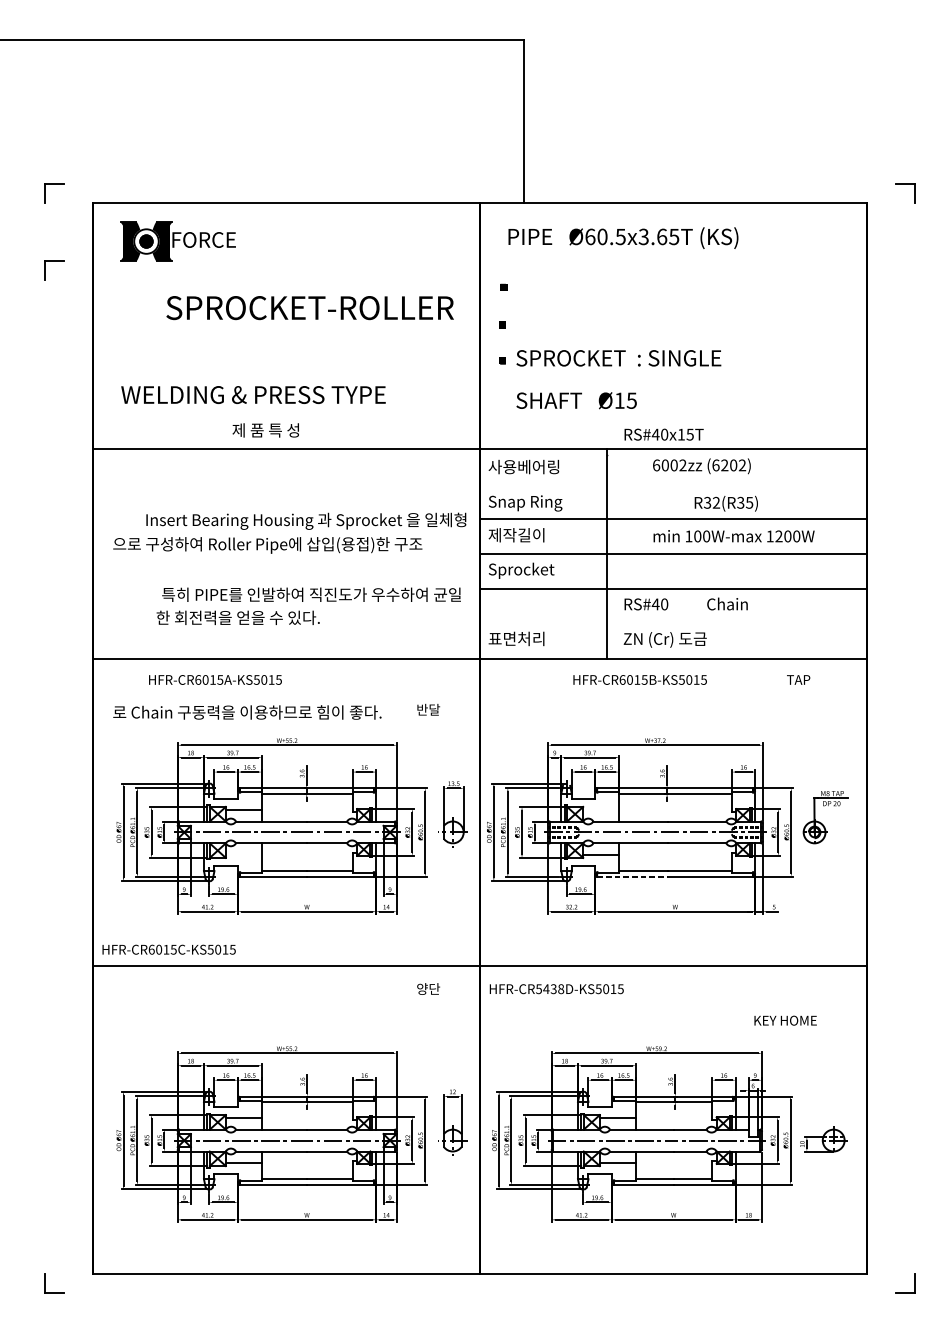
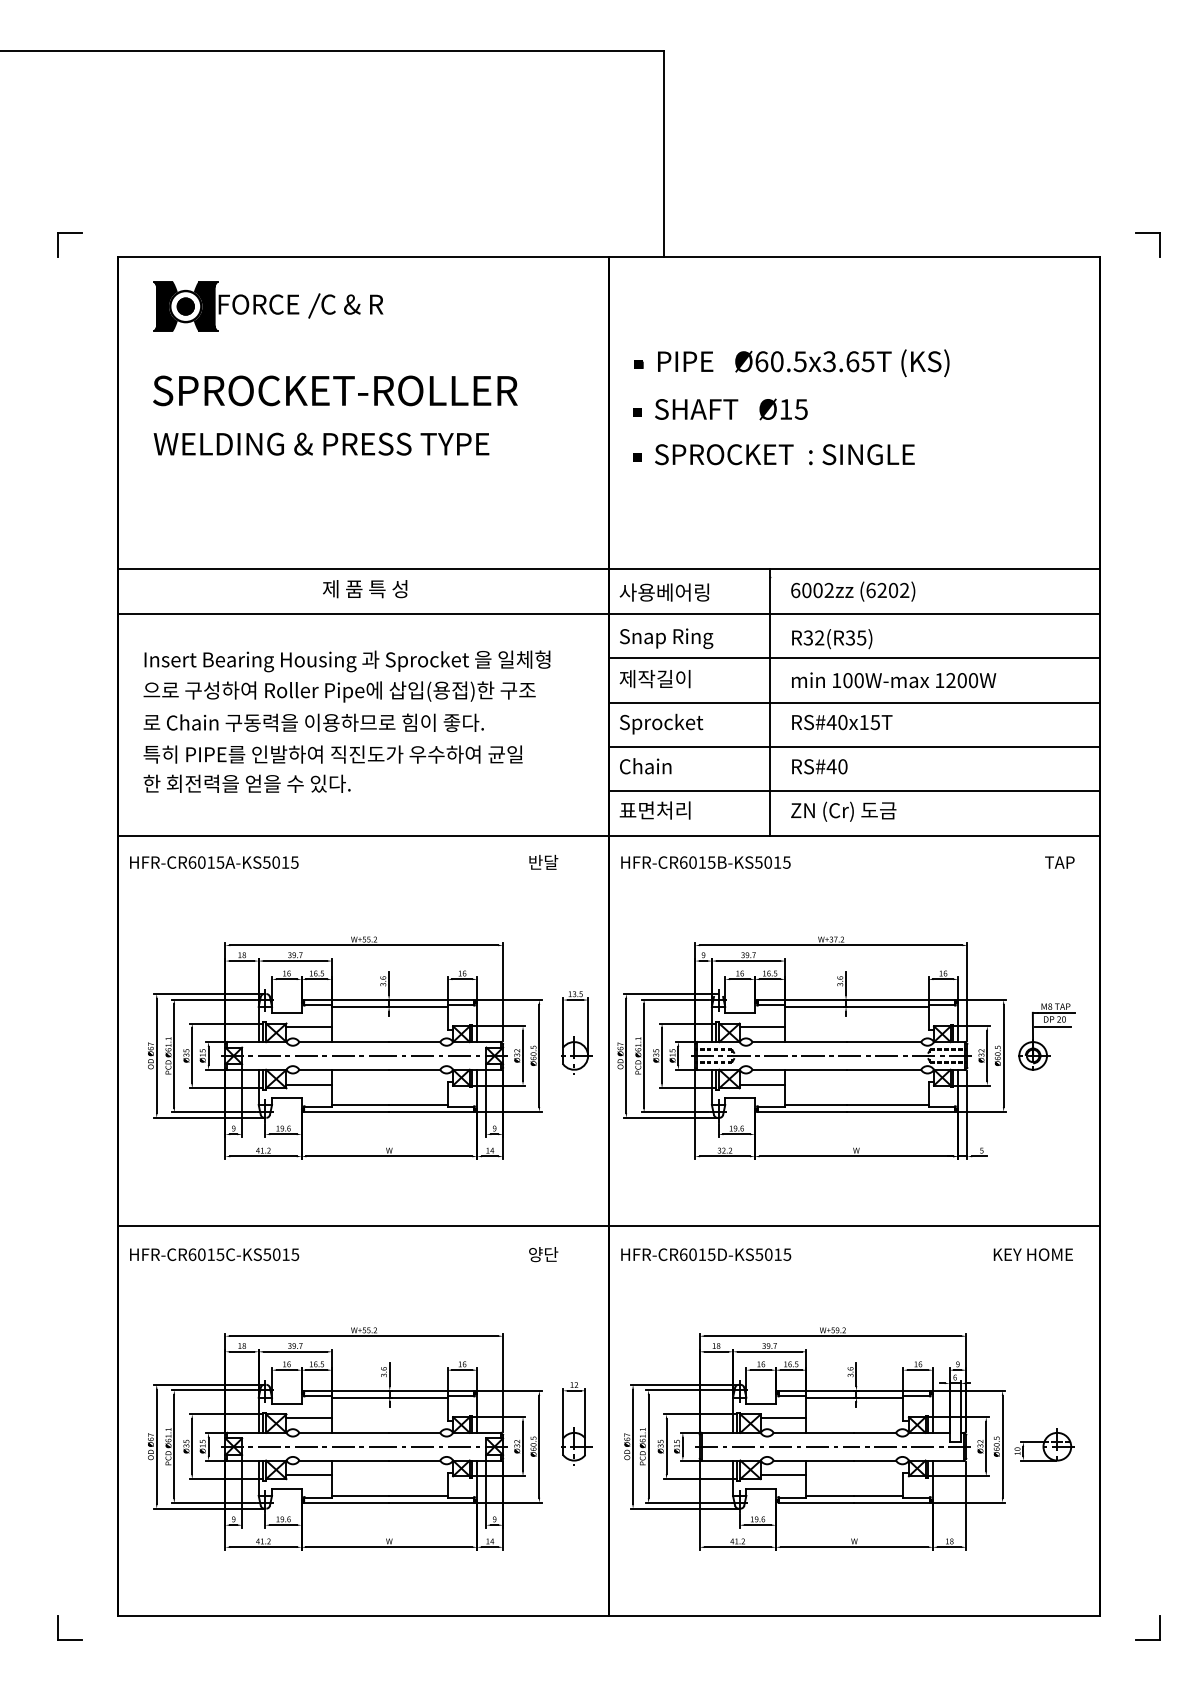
text: (623, 238) -> (803, 363), moved
part: (272, 240) -> (345, 305), added
part: (54, 261) -> (69, 331), removed
text: (310, 307) -> (335, 390), moved
text: (253, 394) -> (321, 443), moved
text: (576, 400) -> (731, 409), moved
text: (266, 430) -> (365, 589), moved
text: (664, 434) -> (842, 722), moved
text: (702, 466) -> (853, 591), moved
line: (479, 483) -> (608, 613), added
text: (726, 504) -> (832, 639), moved
text: (306, 521) -> (347, 661), moved
text: (734, 536) -> (894, 680), moved
text: (311, 594) -> (332, 754), moved
text: (727, 604) -> (645, 766), moved
text: (237, 617) -> (246, 783), moved
line: (673, 623) -> (854, 791), added
text: (215, 679) -> (214, 862), moved
text: (639, 679) -> (705, 862), moved
text: (798, 679) -> (1059, 862), moved
text: (428, 709) -> (543, 861), moved
text: (247, 712) -> (313, 722), moved
line: (829, 809) -> (1052, 1026), added
line: (601, 810) -> (762, 1027), added
line: (244, 854) -> (309, 1084), added
line: (632, 876) -> (802, 1111), dashed -> solid
text: (169, 949) -> (214, 1254), moved
text: (549, 988) -> (697, 1254), HFR-CR5438D-KS5015 -> HFR-CR6015D-KS5015
text: (784, 1020) -> (1032, 1254), moved

